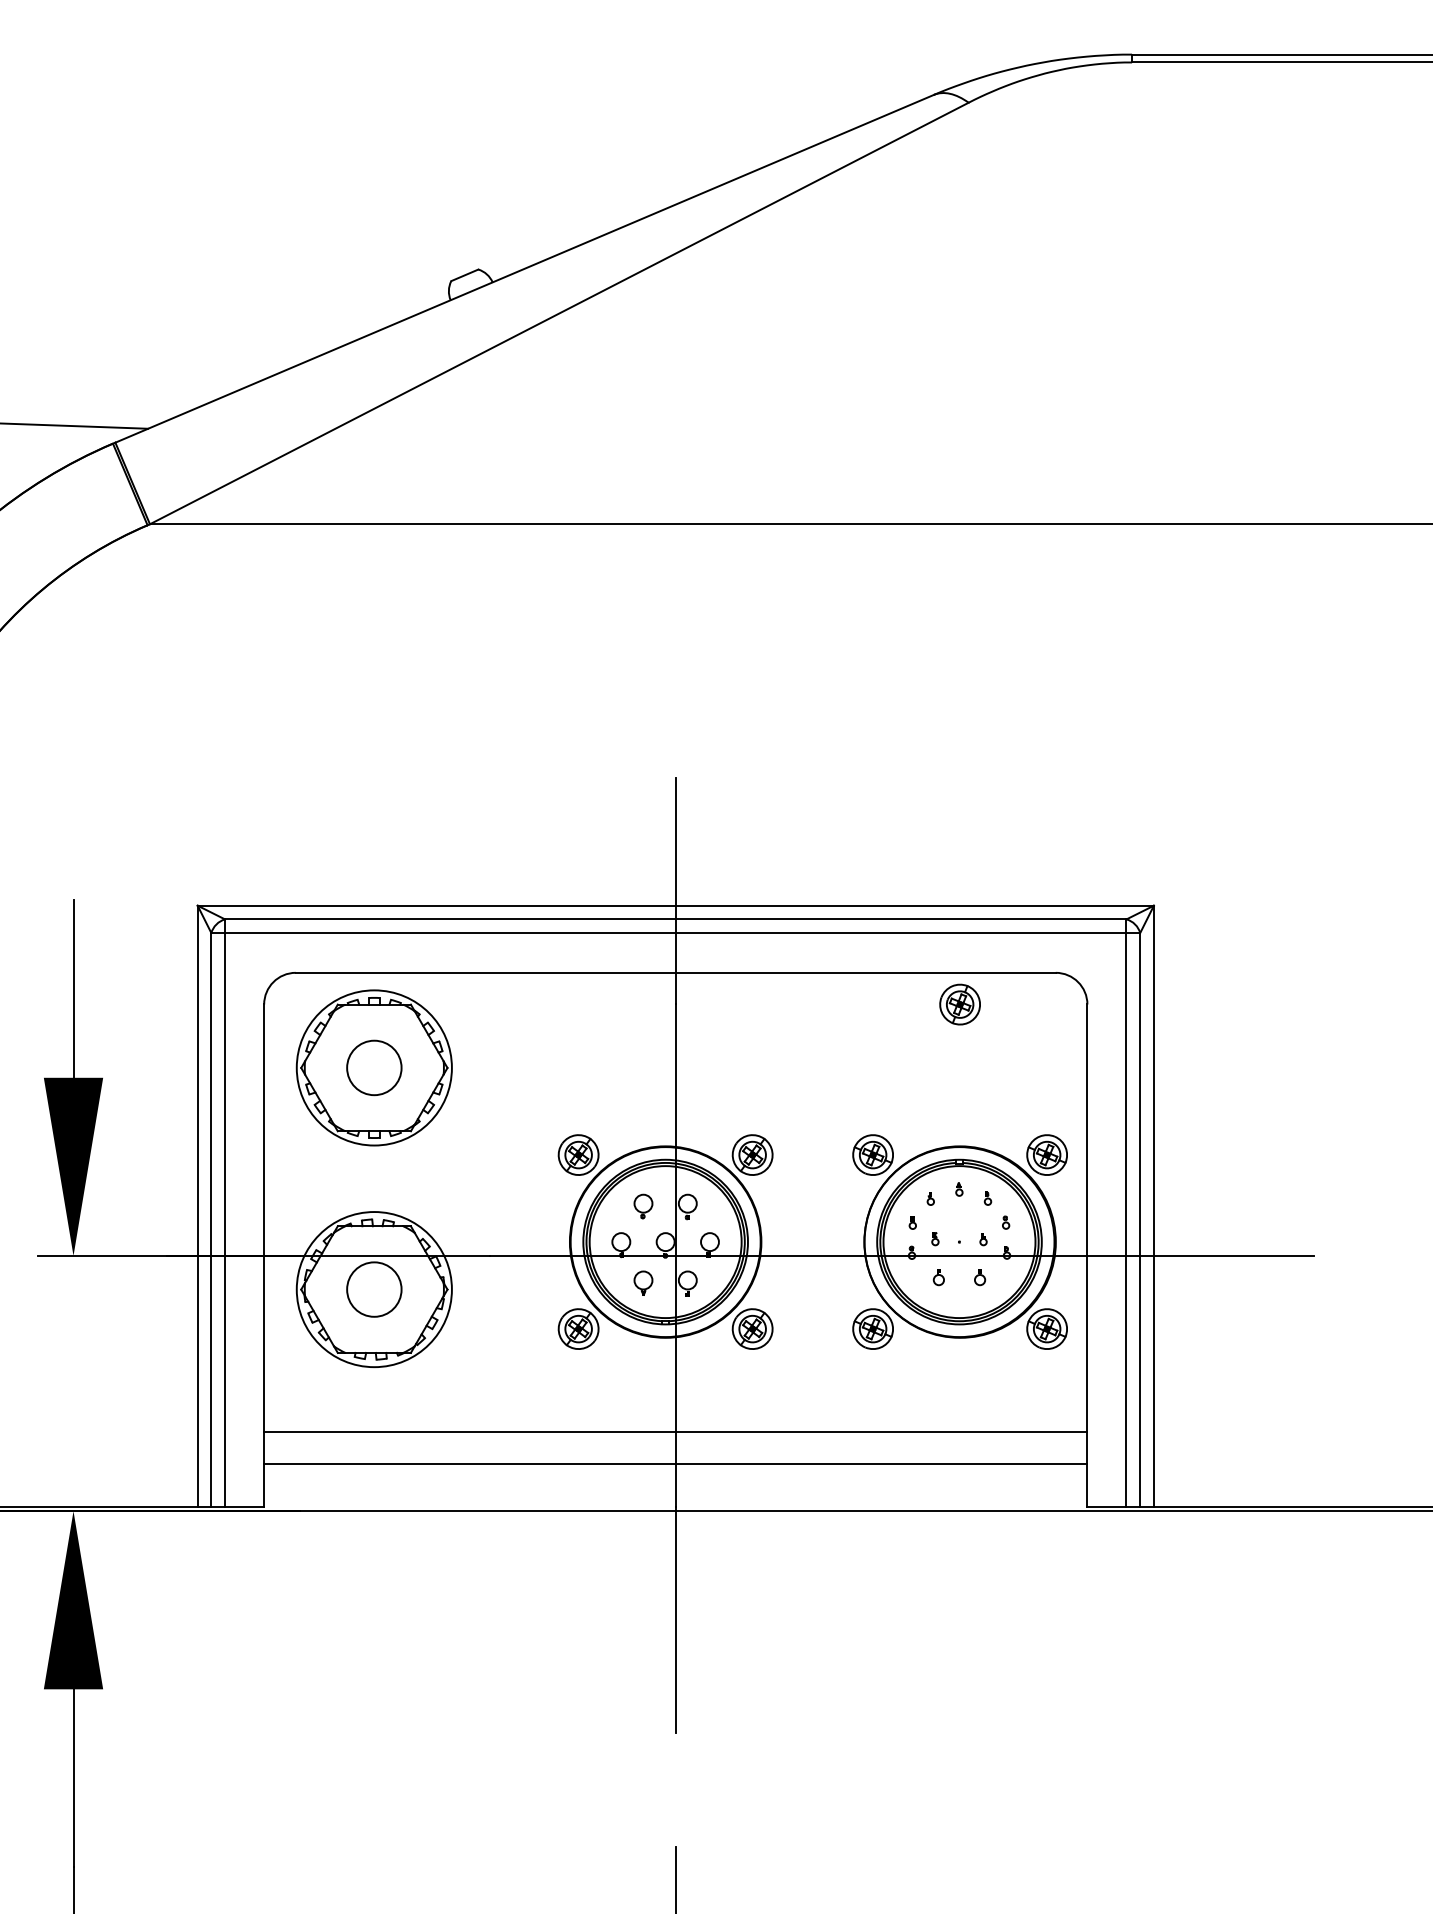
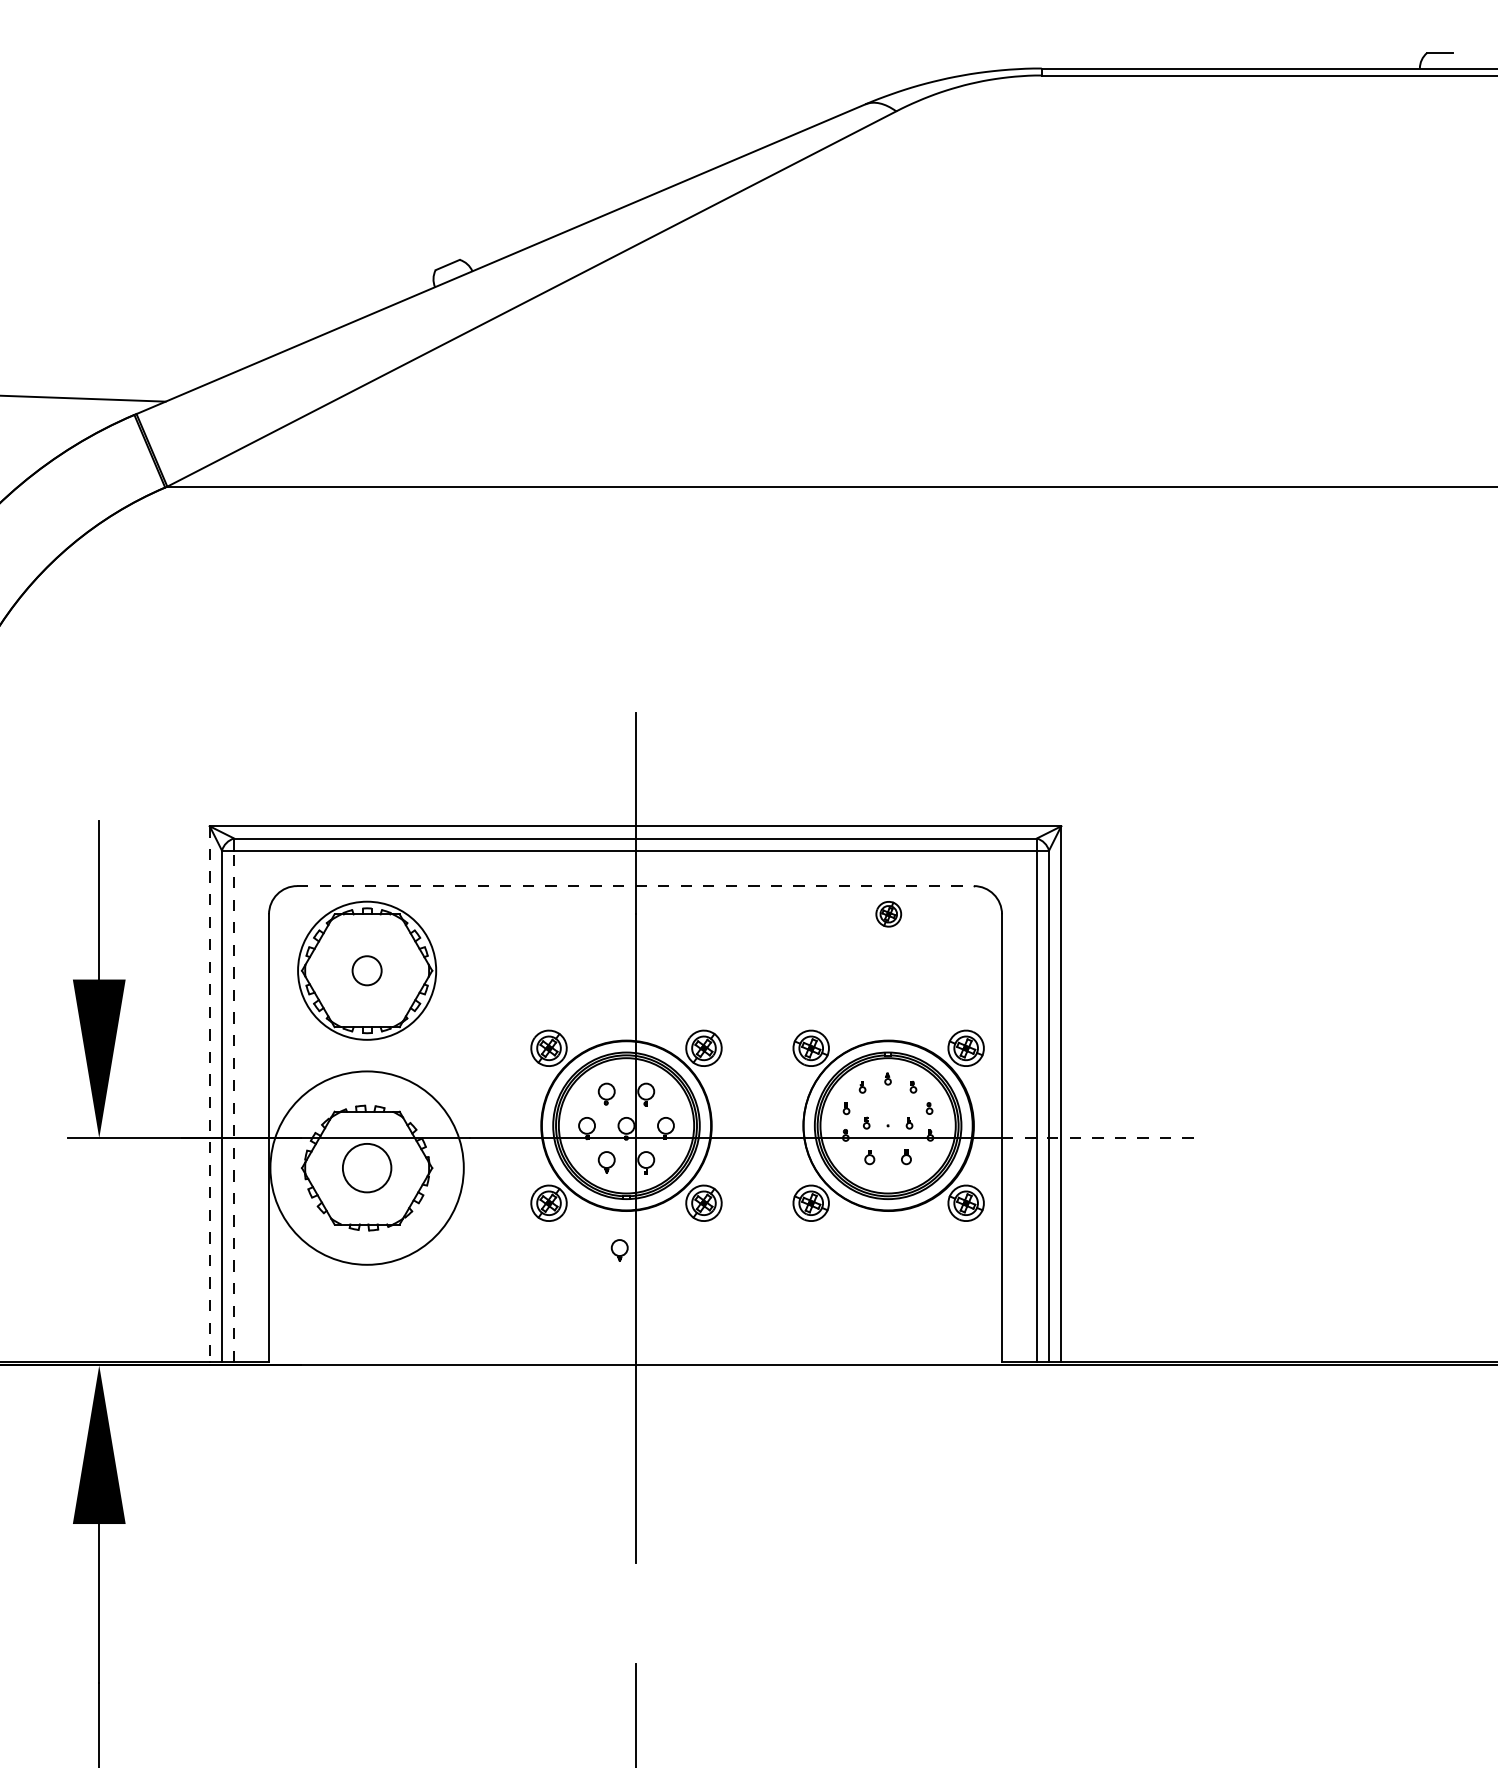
line: (676, 973) -> (636, 886), solid -> dashed
part: (959, 1003) -> (888, 913), size x0.7
circle: (373, 1067) -> (366, 970), size x0.6
line: (197, 1206) -> (209, 1094), solid -> dashed
line: (225, 1220) -> (234, 1106), solid -> dashed
line: (1200, 1256) -> (1102, 1138), solid -> dashed
circle: (374, 1290) -> (367, 1168), size x1.4
part: (657, 1382) -> (619, 1250), added
line: (675, 1432) -> (635, 1295), removed
line: (675, 1464) -> (635, 1323), removed

